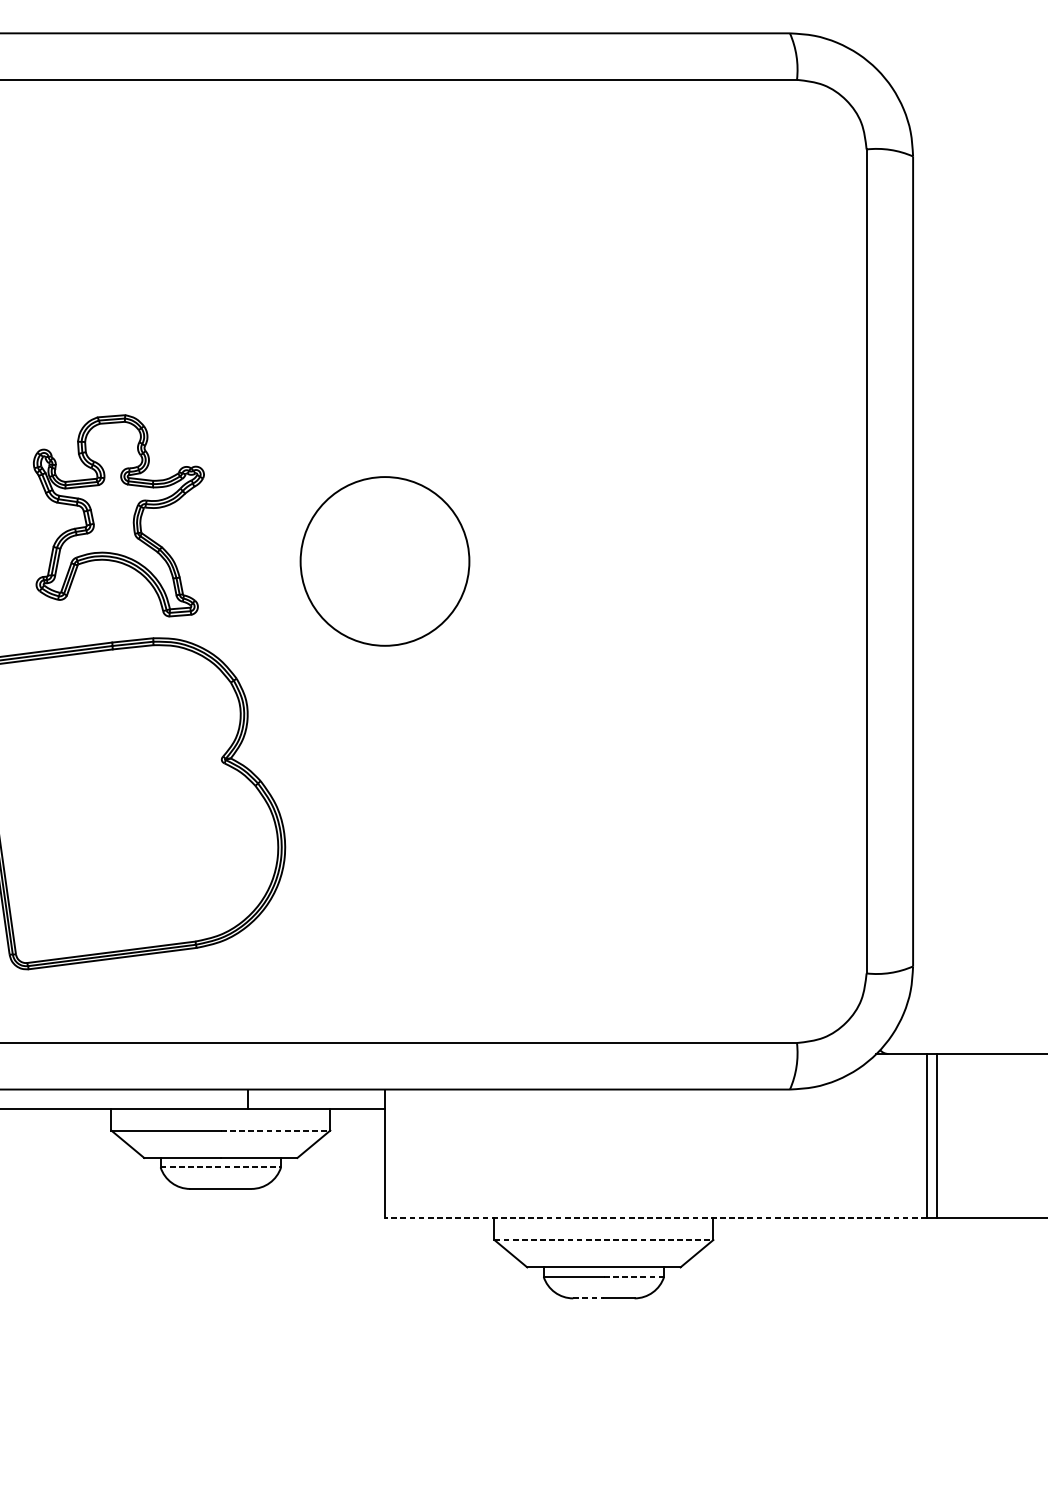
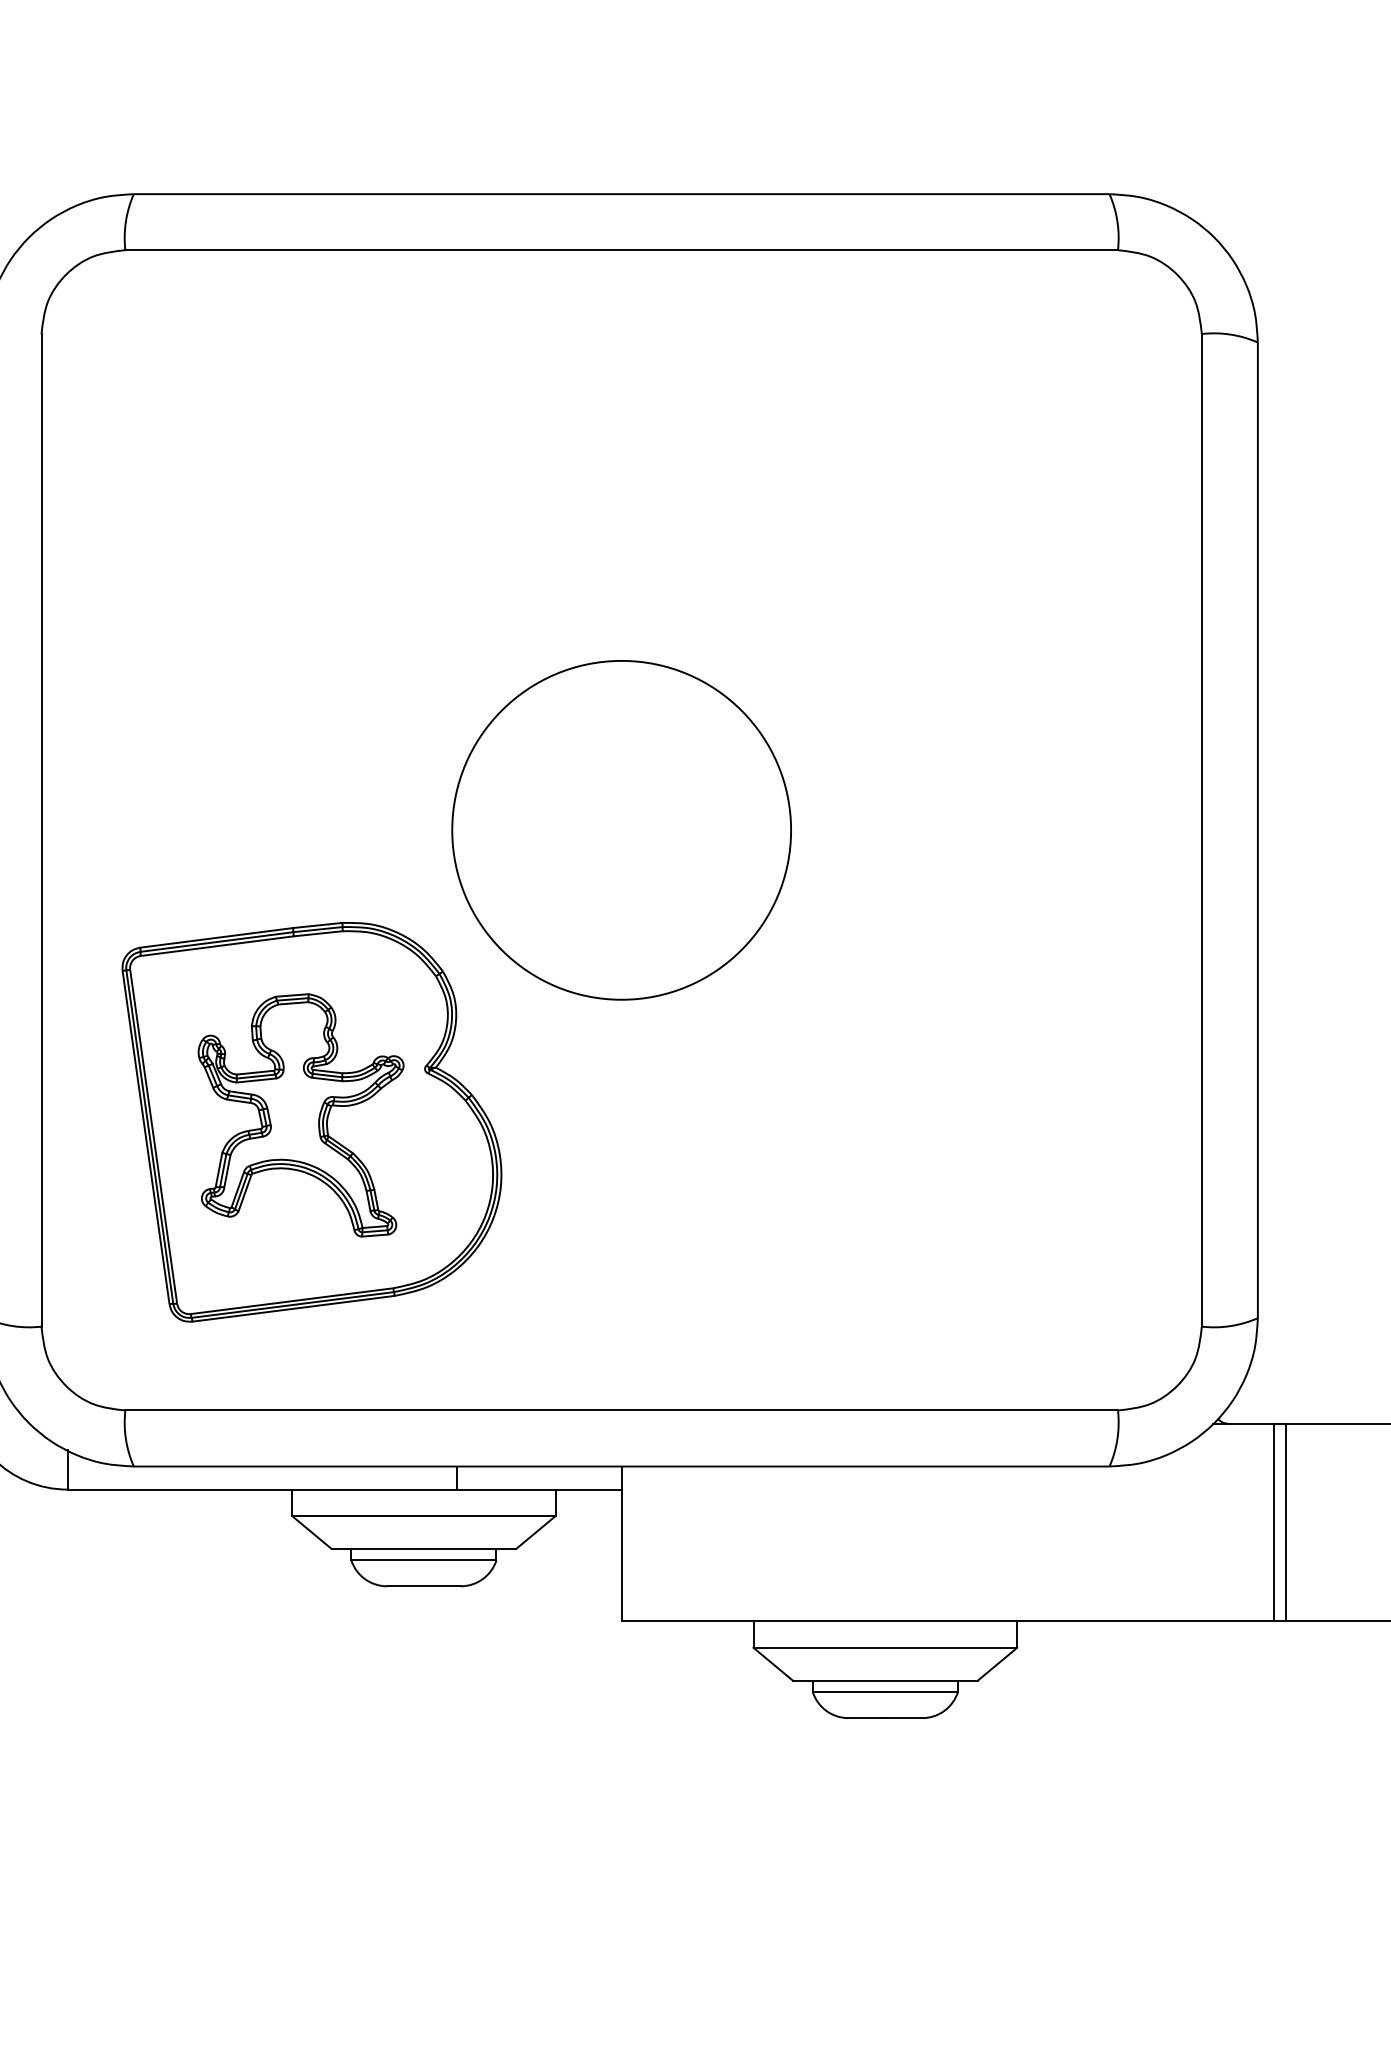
part: (118, 515) -> (300, 1115), moved
circle: (384, 560) -> (621, 829), size x1.67
line: (275, 1130) -> (489, 1515), dashed -> solid
line: (220, 1167) -> (423, 1560), dashed -> solid
line: (655, 1218) -> (947, 1621), dashed -> solid
line: (604, 1239) -> (885, 1647), dashed -> solid
line: (634, 1277) -> (922, 1692), dashed -> solid
line: (589, 1298) -> (867, 1718), dashed -> solid

